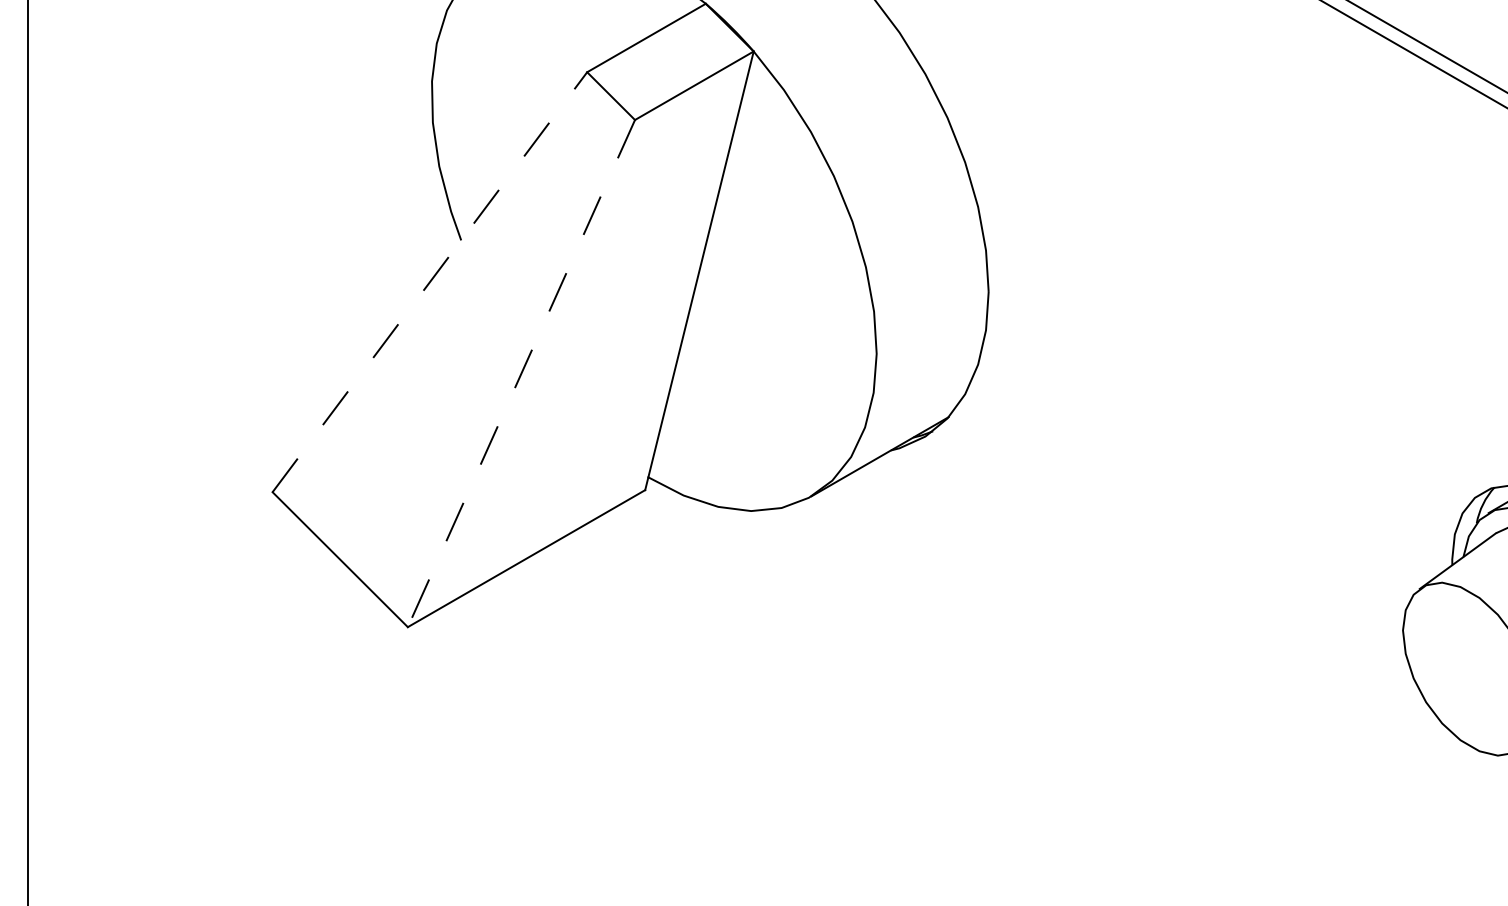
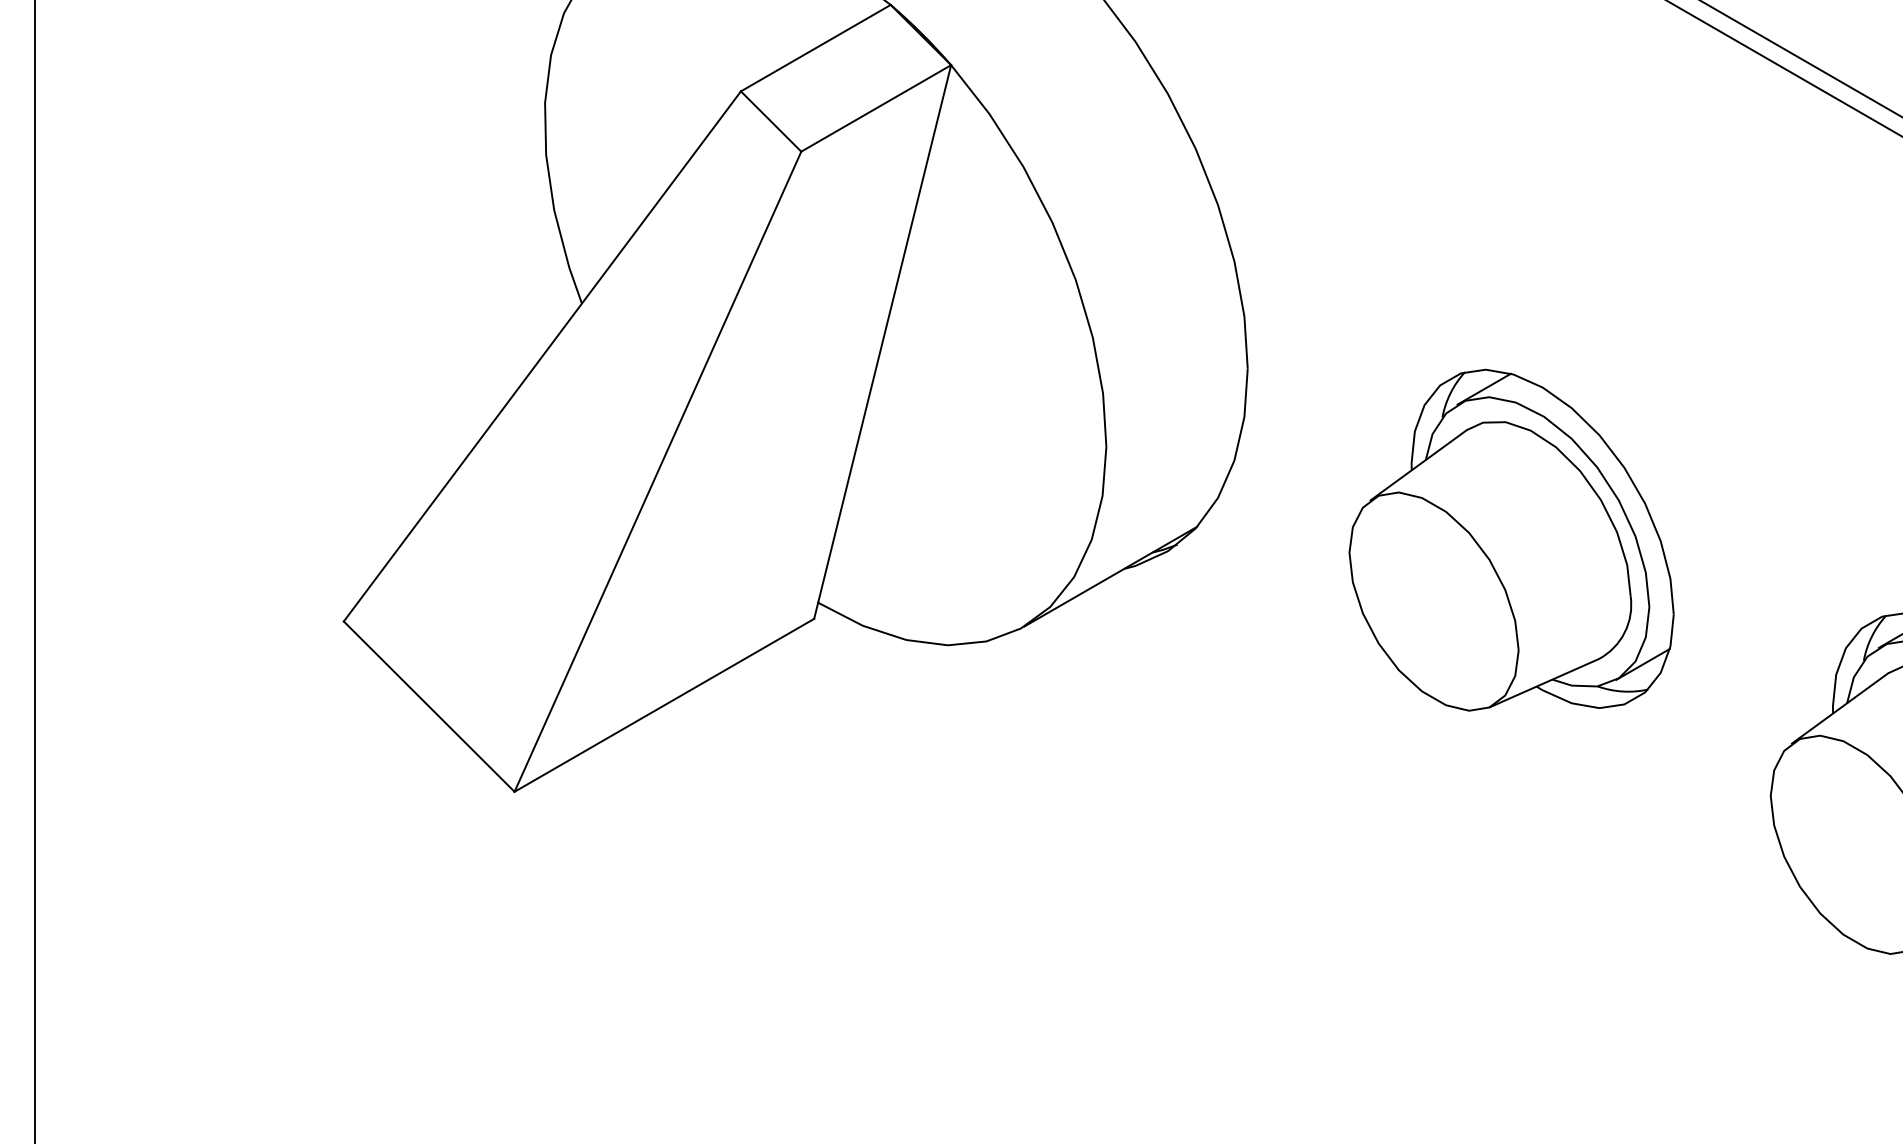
line: (429, 282) -> (542, 356), dashed -> solid
line: (521, 373) -> (657, 471), dashed -> solid
part: (1197, 427) -> (1511, 539), added

